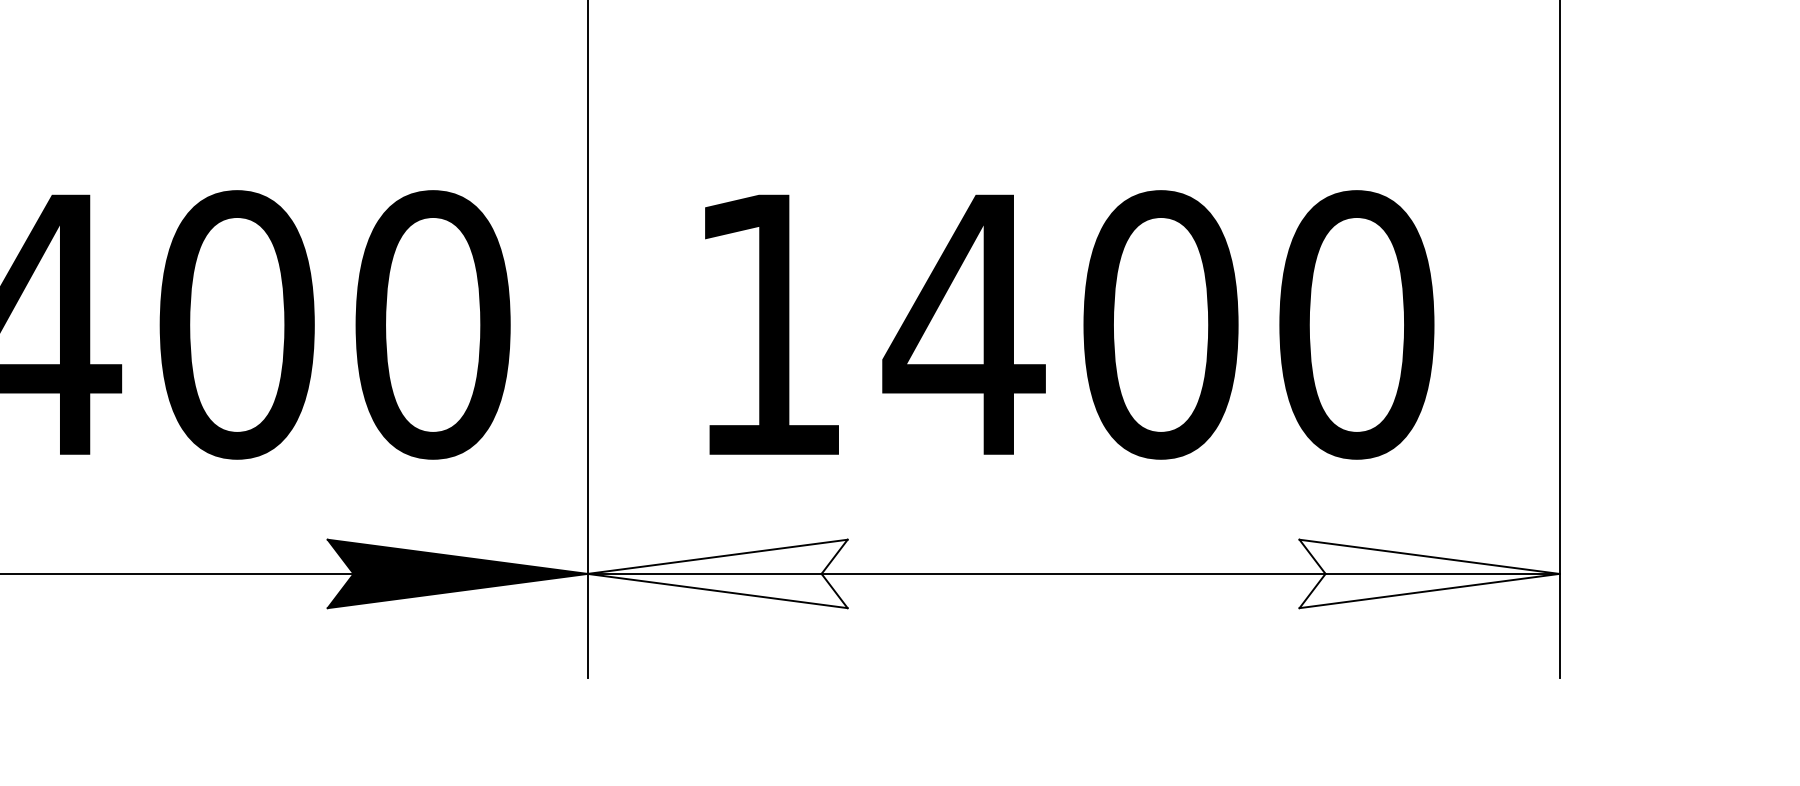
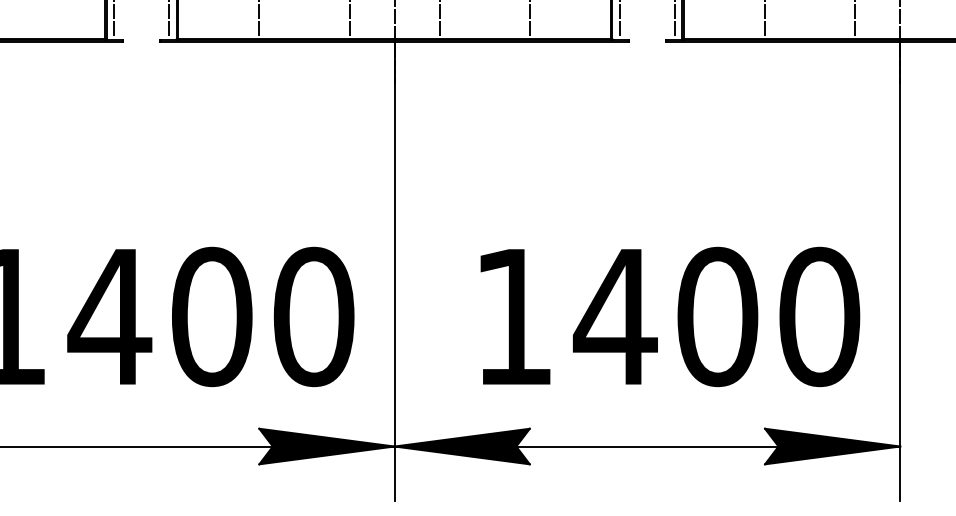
text: (1069, 324) -> (670, 316), moved
fill: (716, 573) -> (461, 446), added
fill: (1429, 573) -> (832, 446), added

